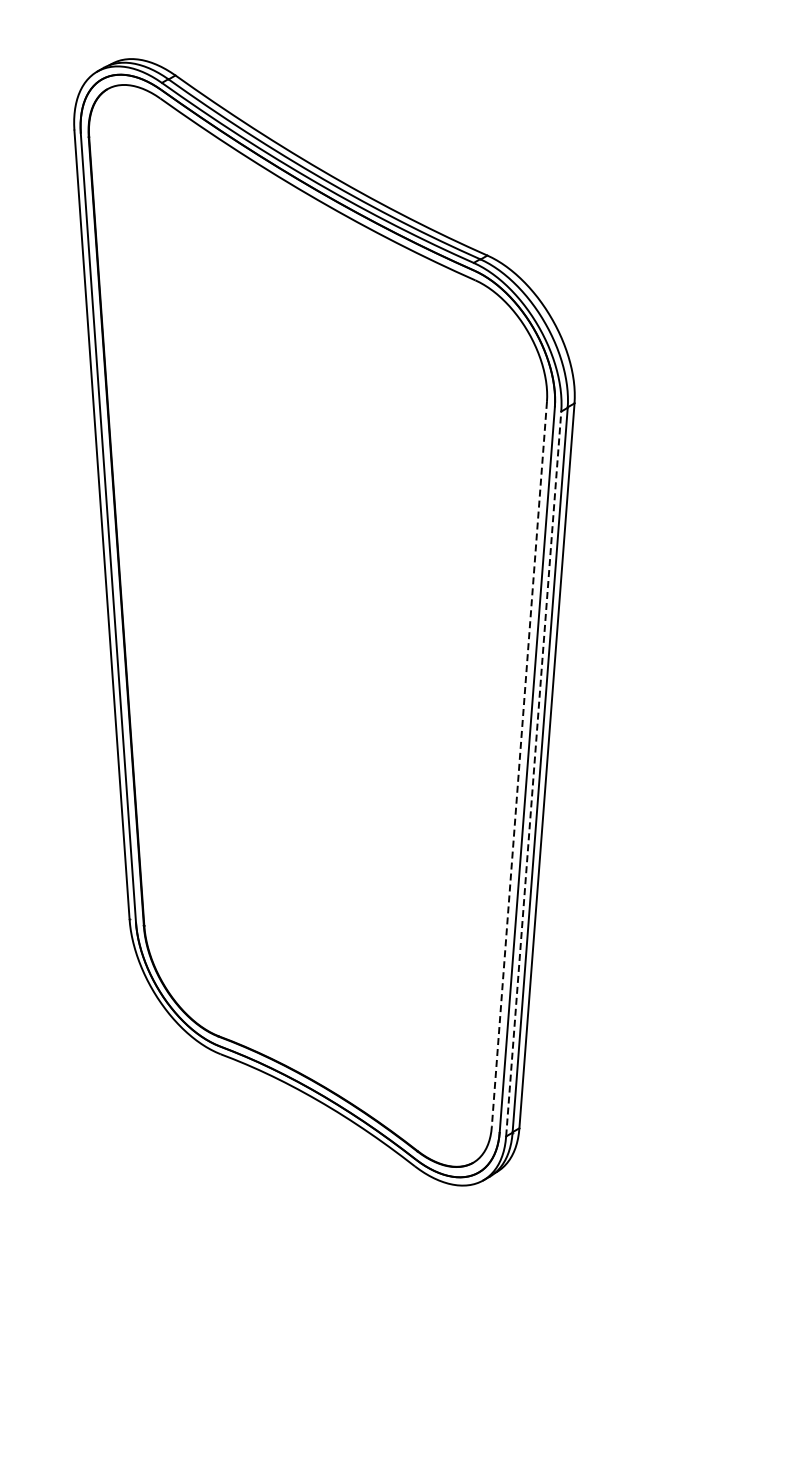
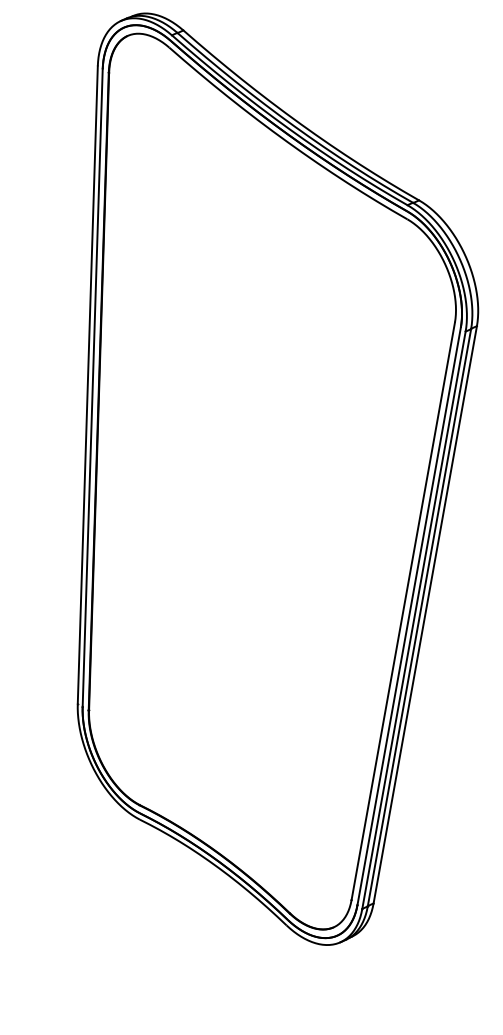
line: (519, 764) -> (403, 611), dashed -> solid
line: (533, 773) -> (413, 619), dashed -> solid

